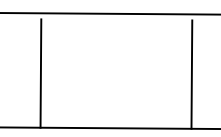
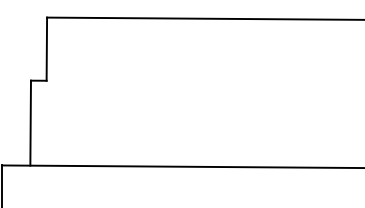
line: (40, 73) -> (128, 96), removed
line: (191, 74) -> (323, 97), removed

